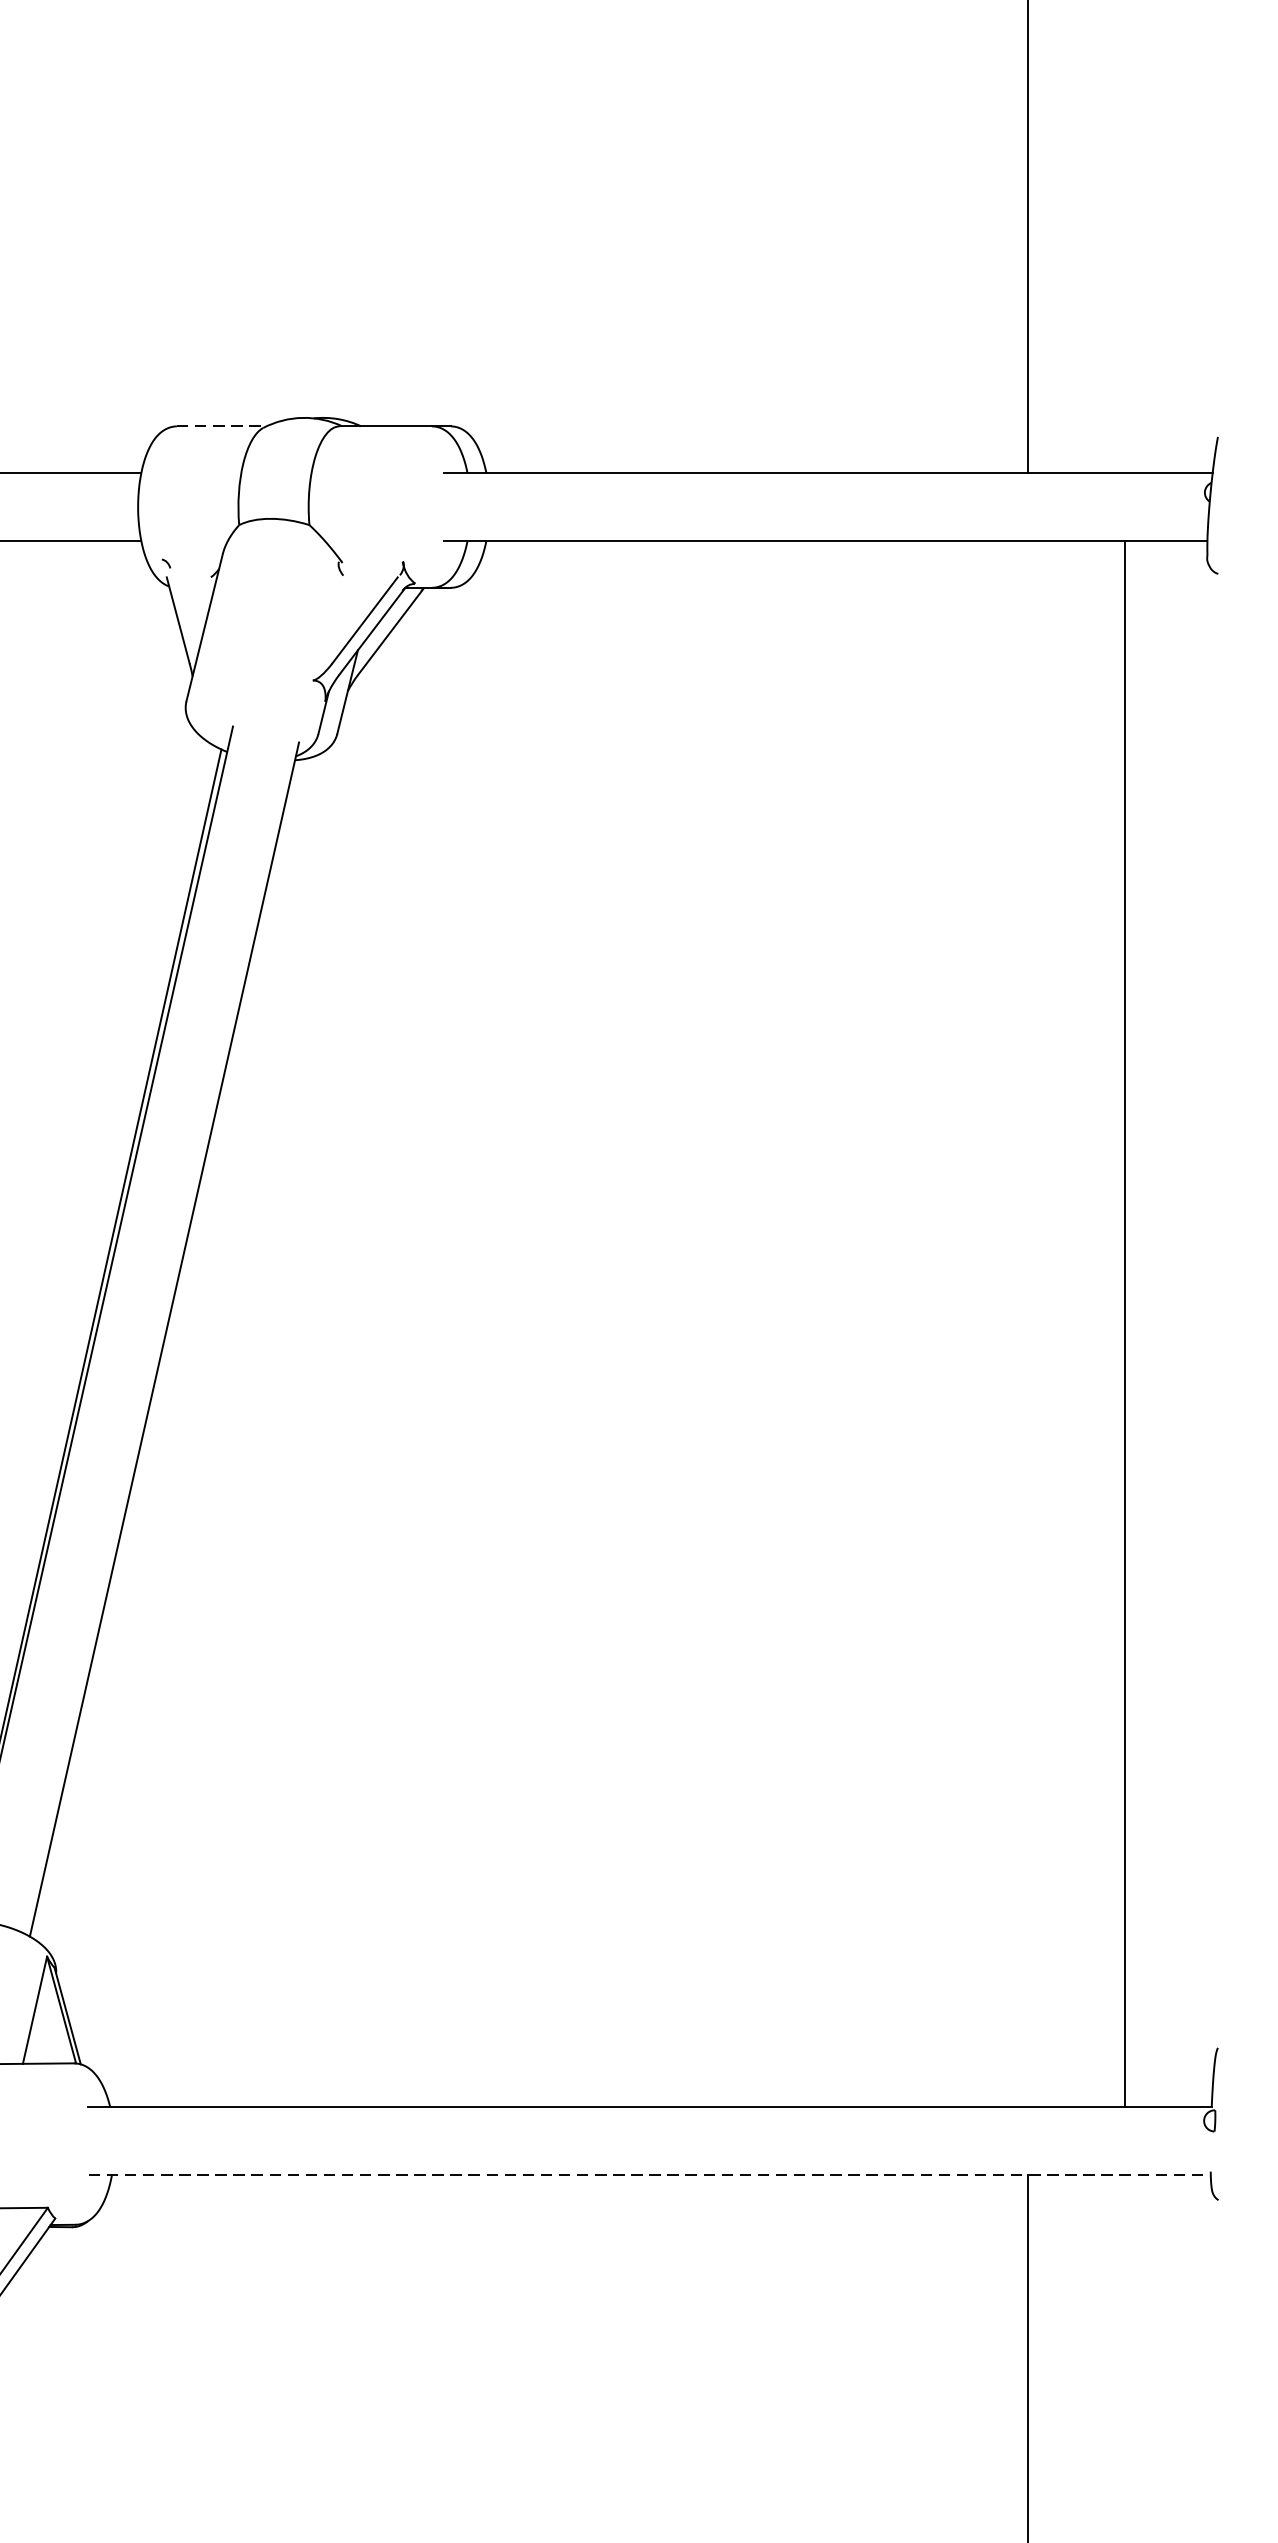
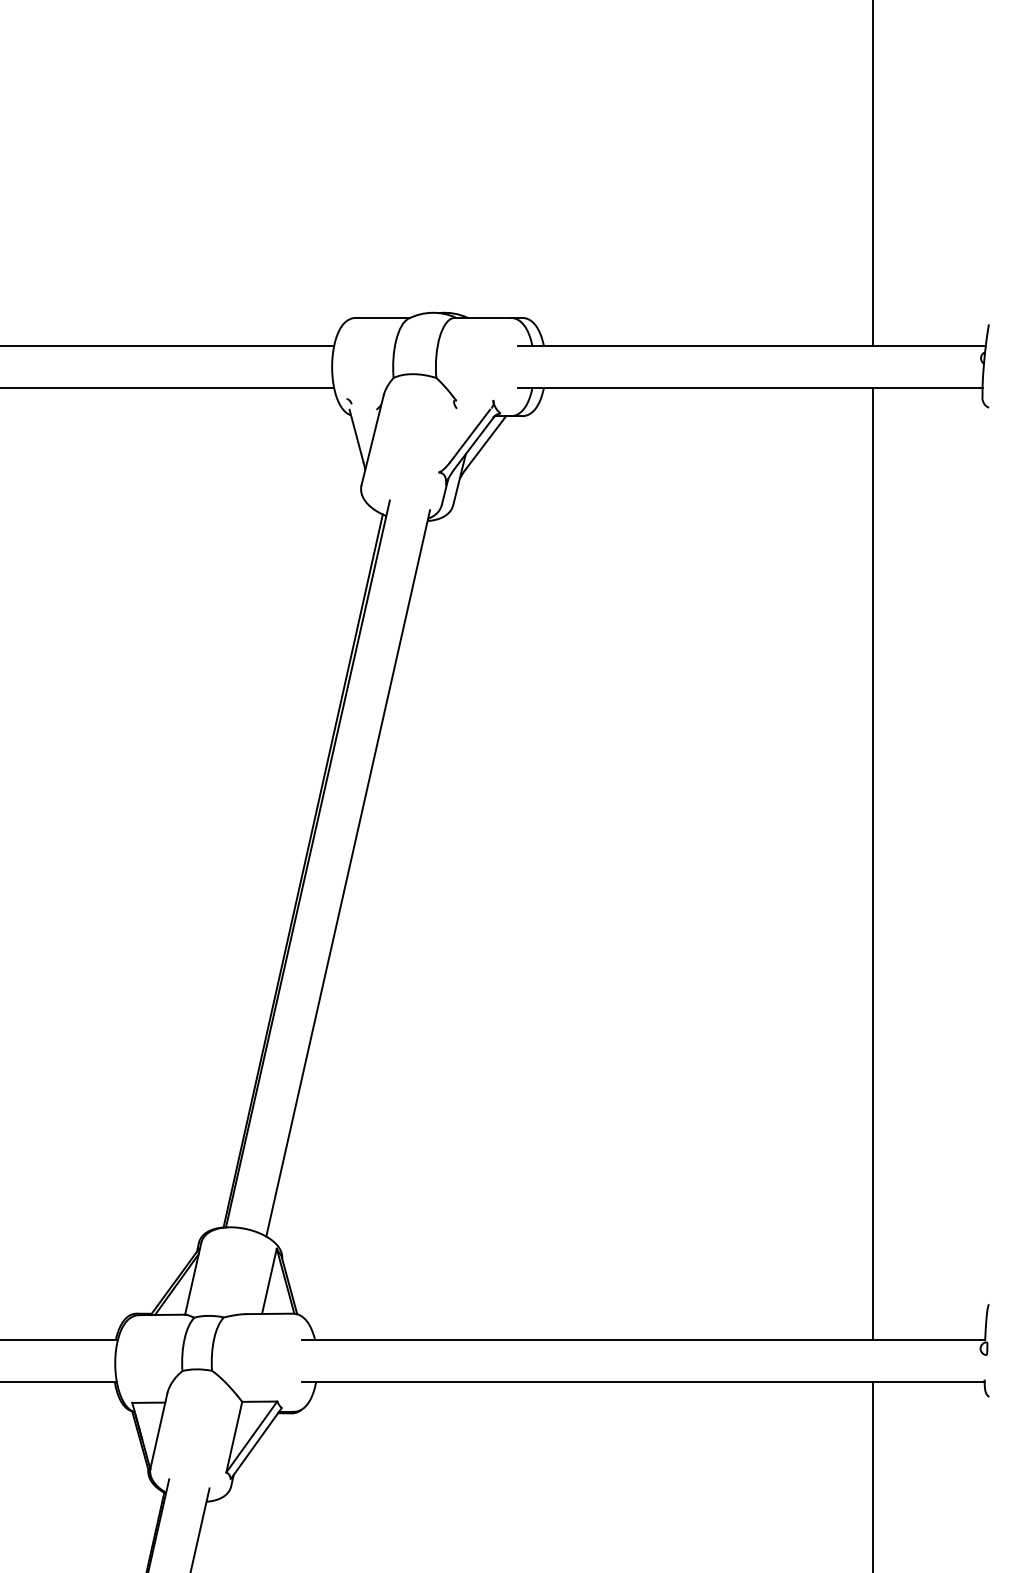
line: (222, 425) -> (383, 317), dashed -> solid
line: (1125, 1323) -> (873, 863), moved
line: (649, 2174) -> (643, 1381), dashed -> solid

